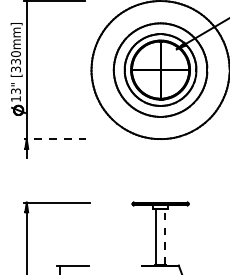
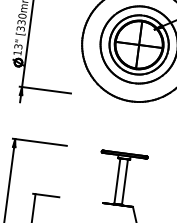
line: (54, 139) -> (44, 90), dashed -> solid
line: (165, 236) -> (125, 181), dashed -> solid

